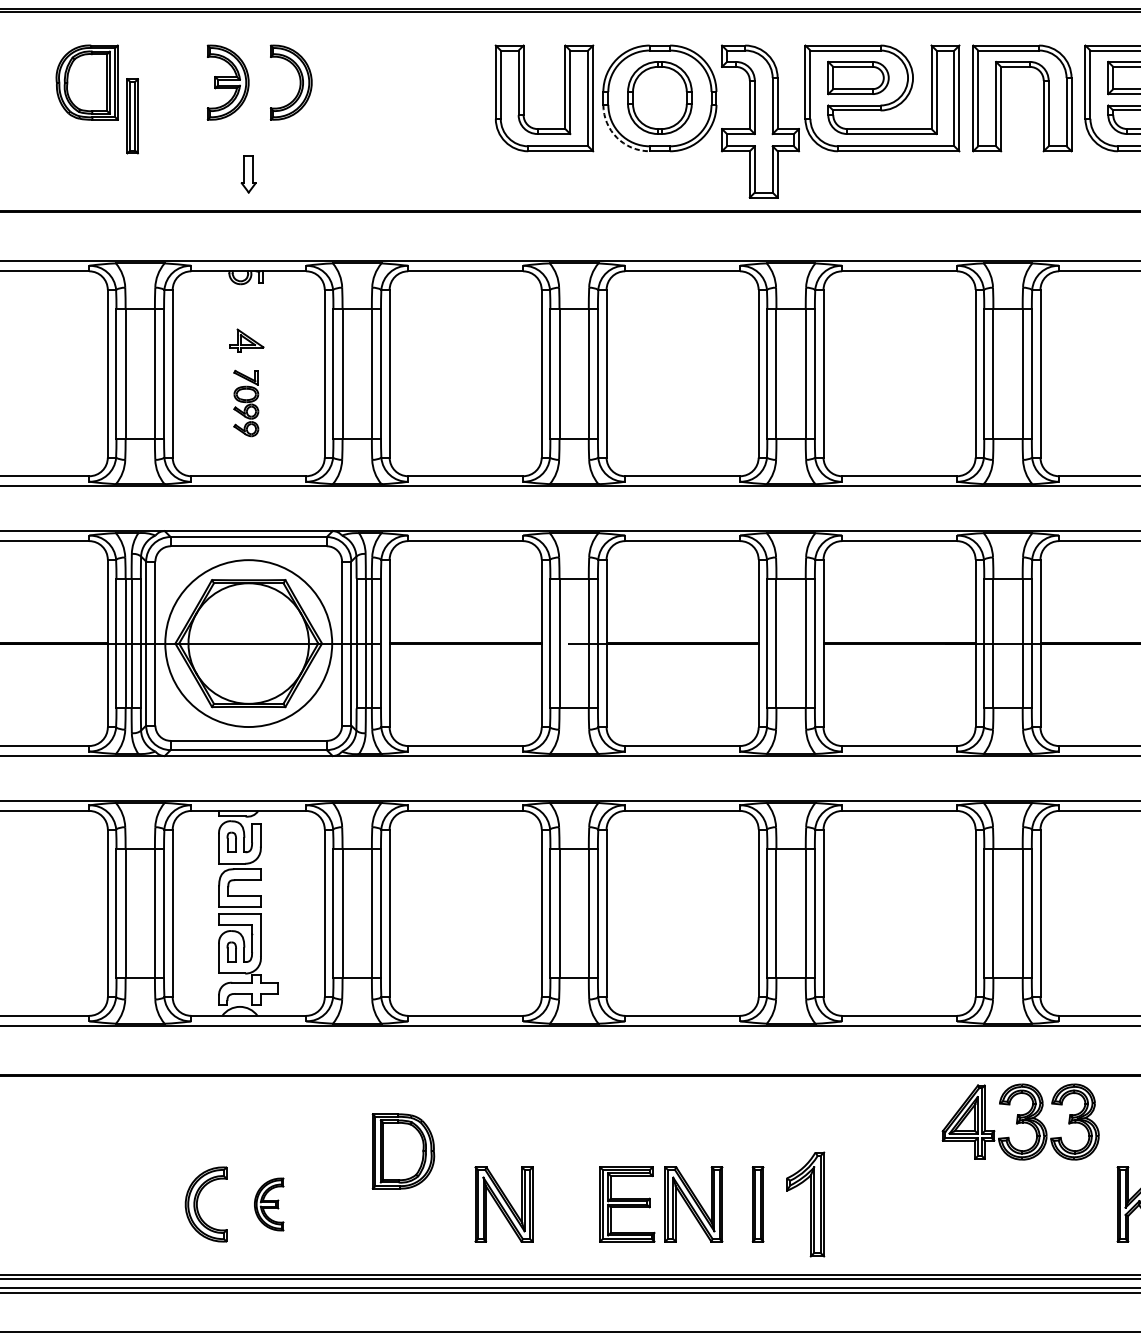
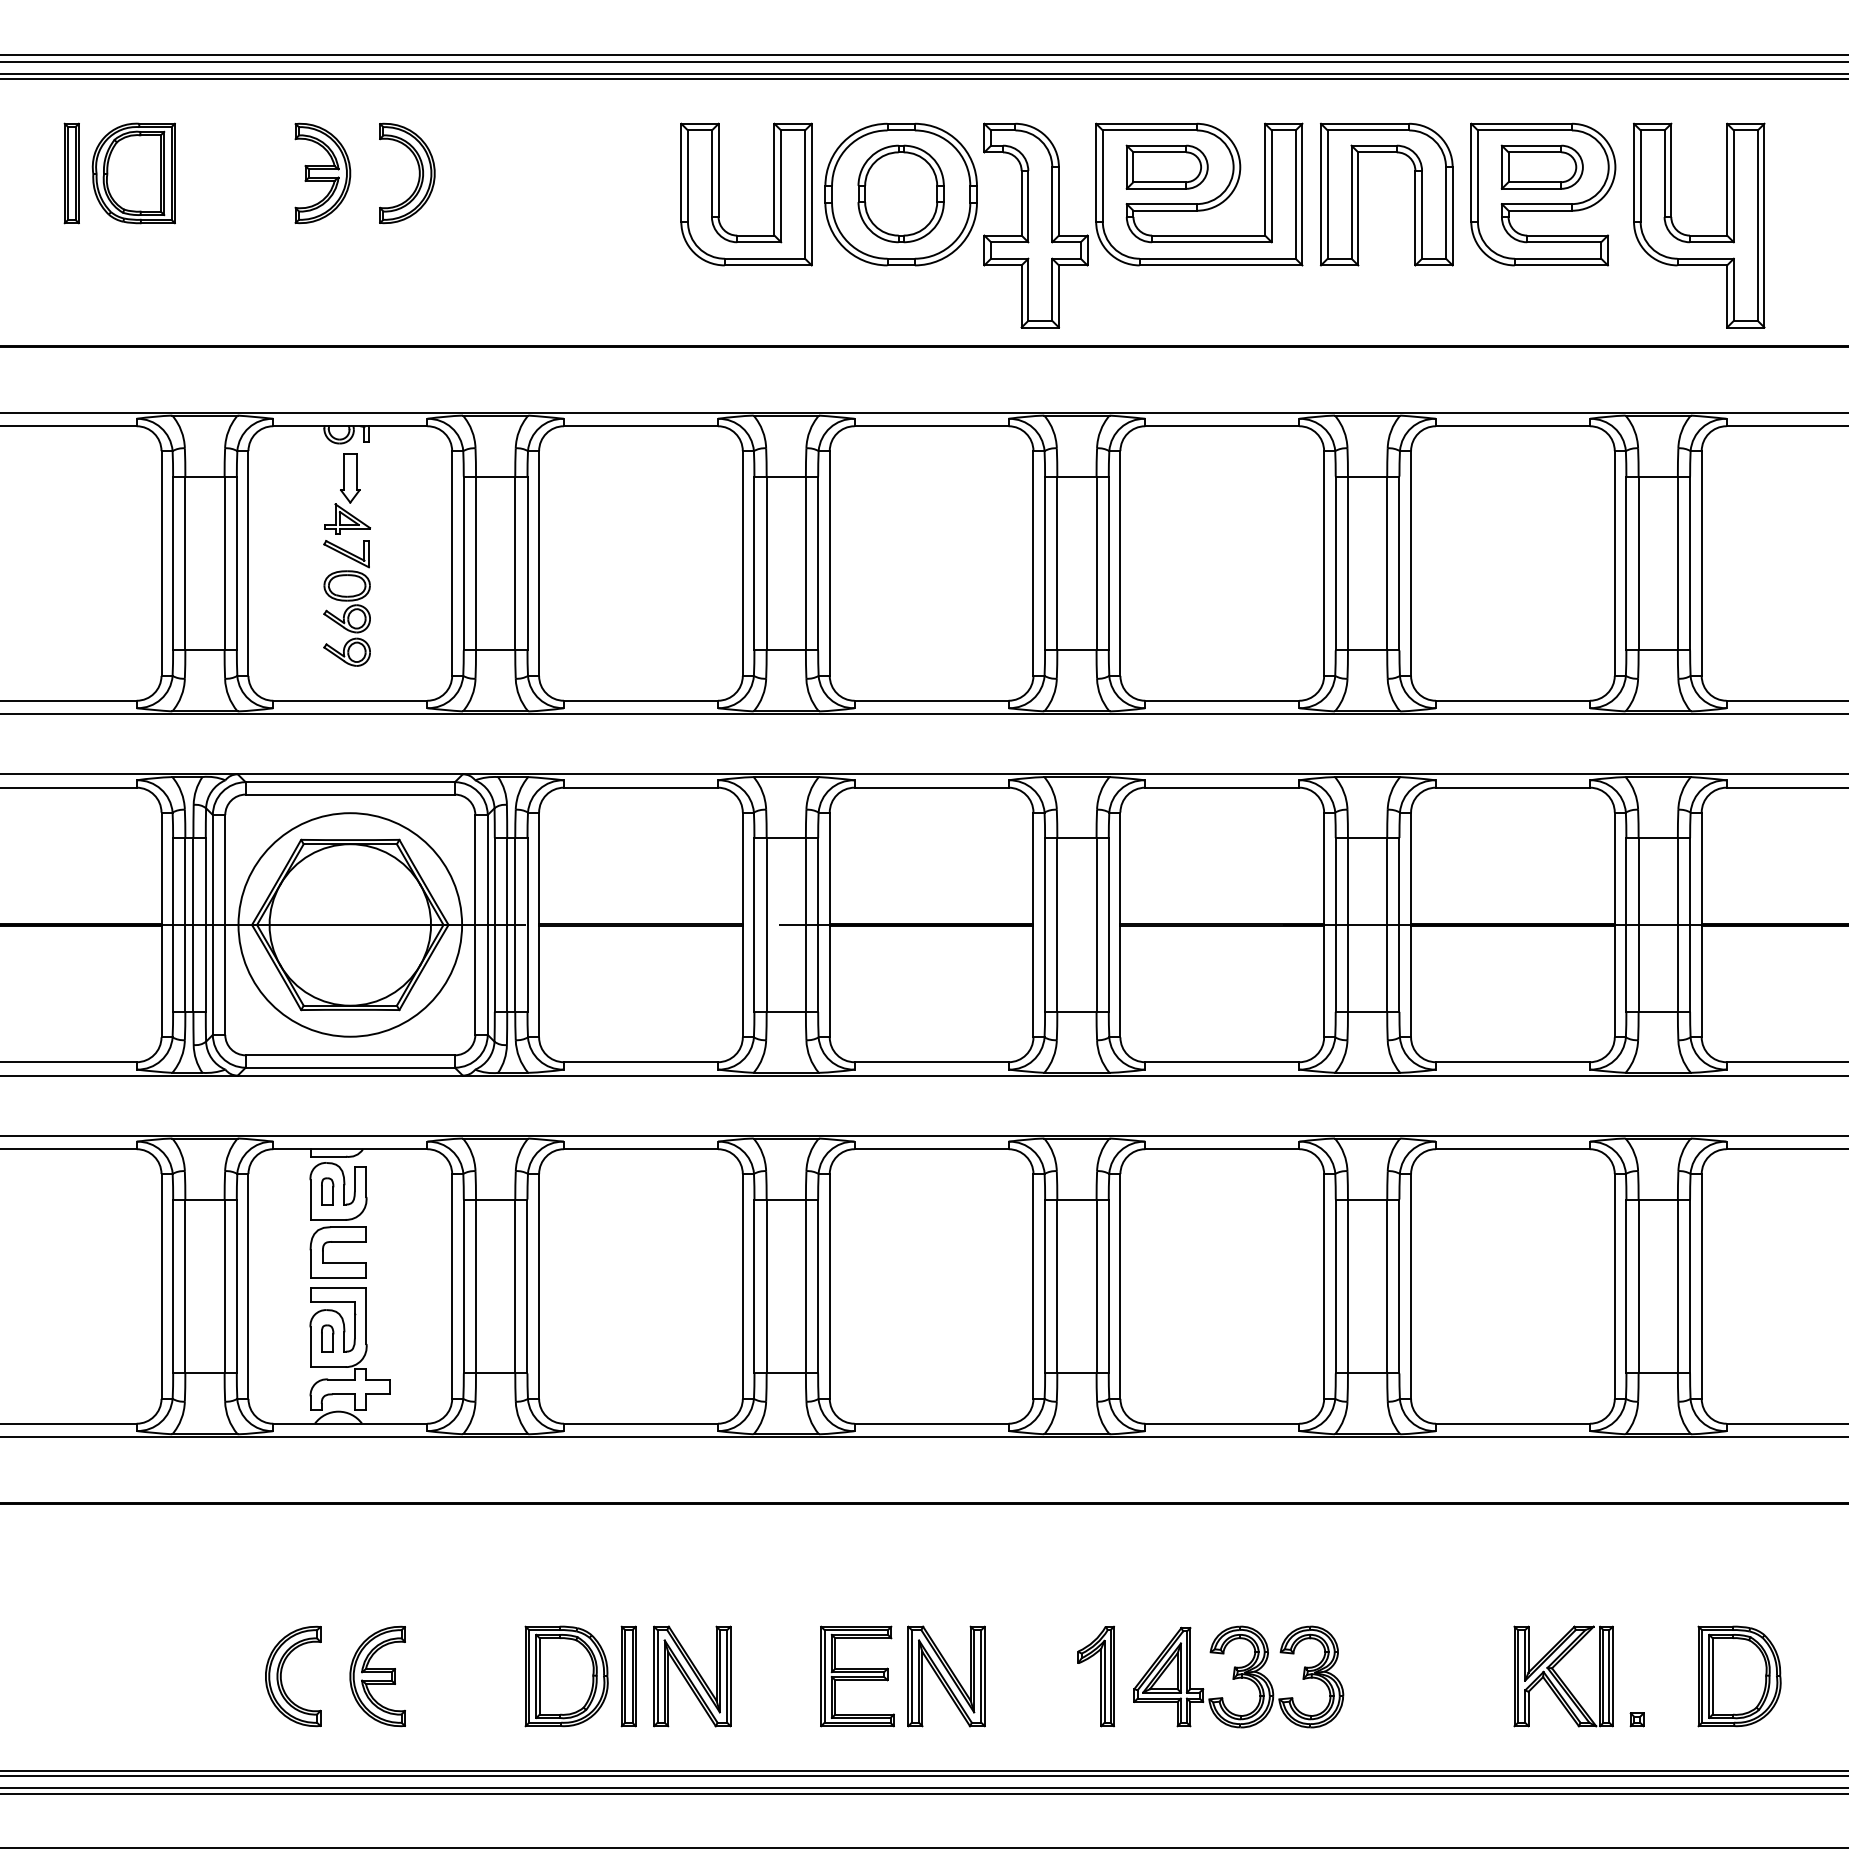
part: (132, 116) -> (71, 173), moved
arc: (616, 137) -> (843, 247), dashed -> solid
part: (248, 174) -> (350, 478), moved
part: (245, 403) -> (346, 603), size x1.43
part: (1020, 1121) -> (1238, 1676), moved
part: (403, 1151) -> (566, 1676), moved
part: (269, 1204) -> (377, 1676), size x1.43
part: (757, 1204) -> (628, 1676), moved
part: (804, 1204) -> (1095, 1676), size x0.71

